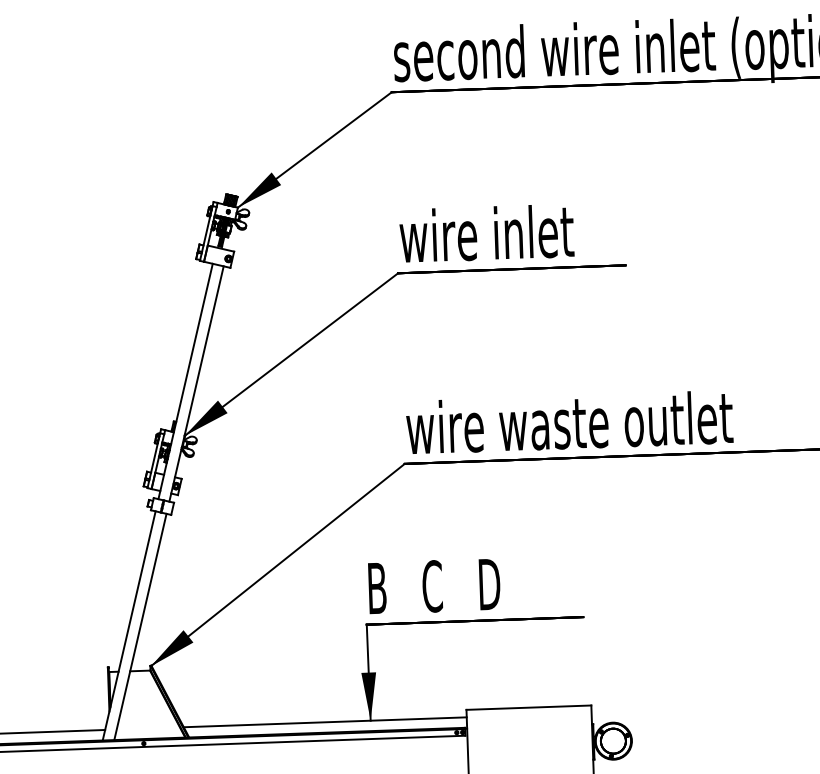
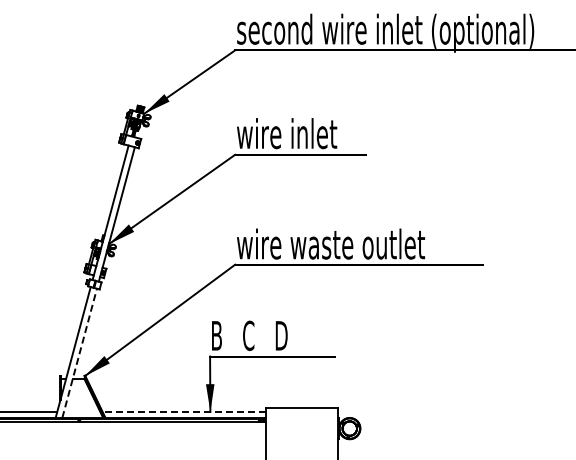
line: (140, 627) -> (79, 353), solid -> dashed
line: (325, 721) -> (184, 411), solid -> dashed

